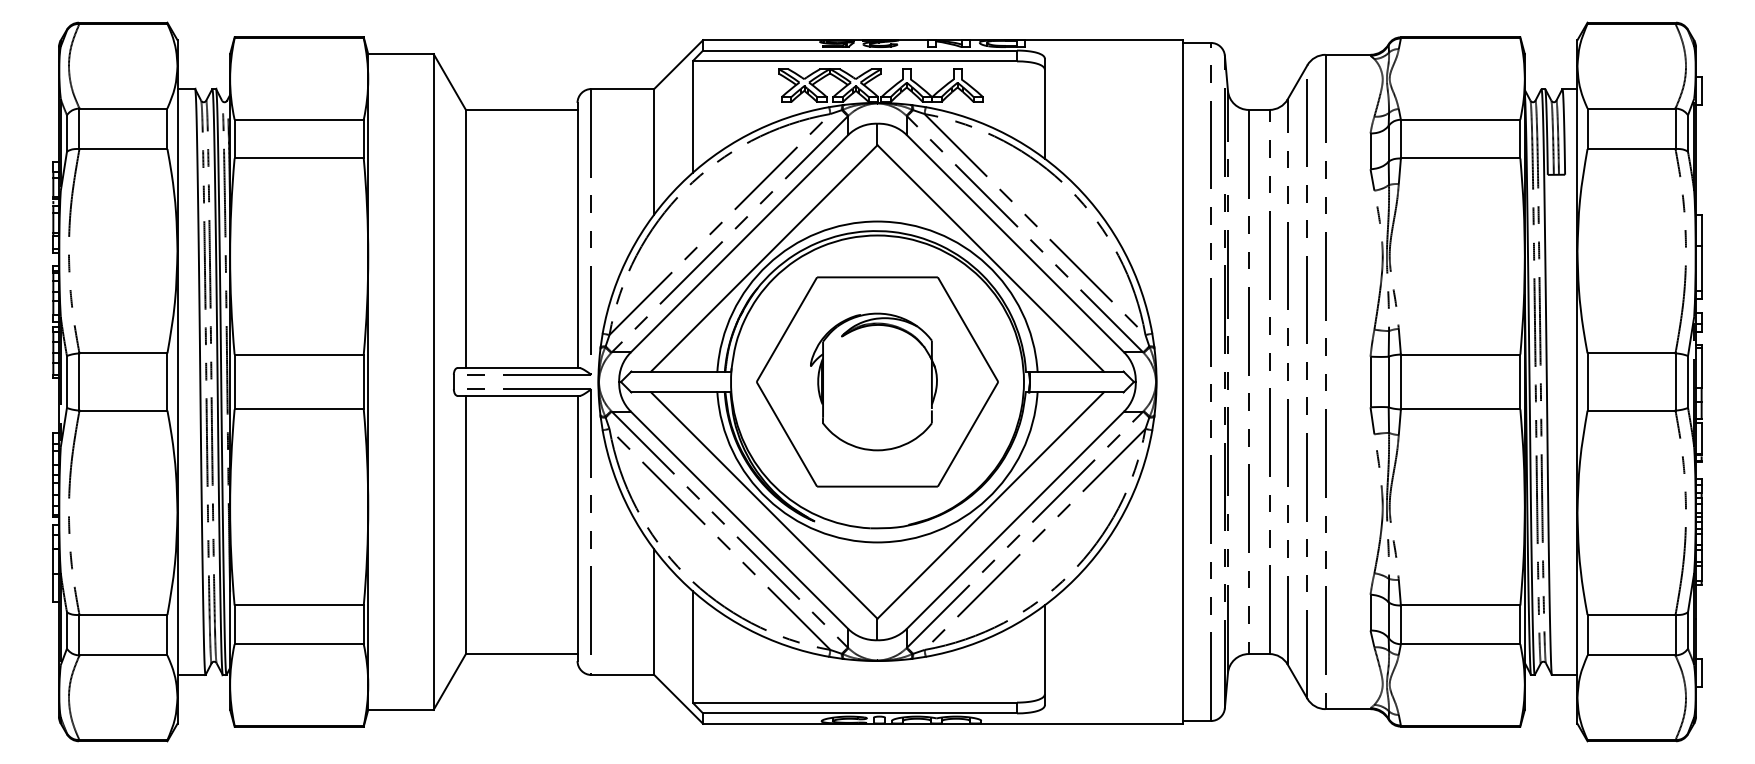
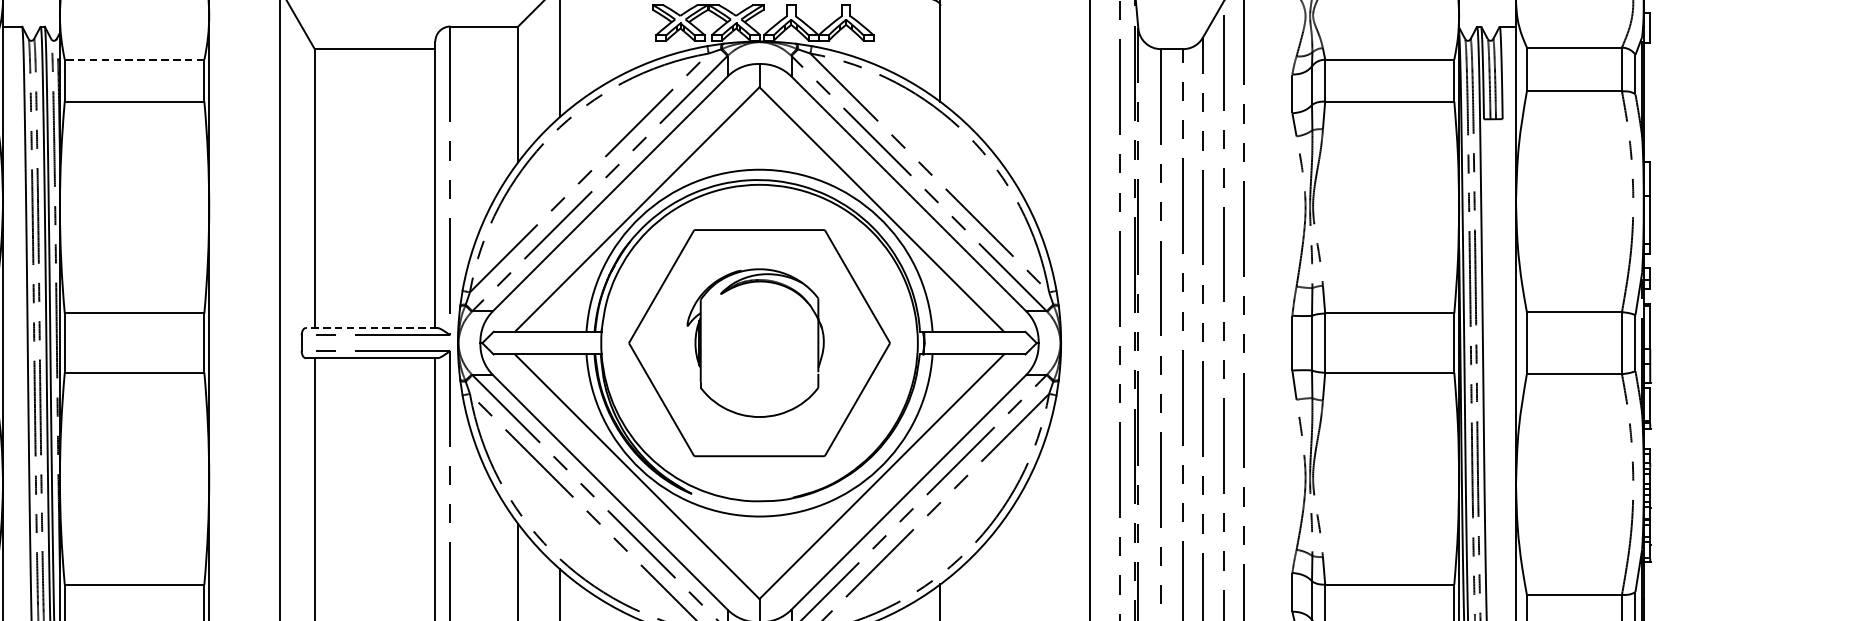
line: (299, 119) -> (134, 59), solid -> dashed
line: (518, 368) -> (371, 328), solid -> dashed

